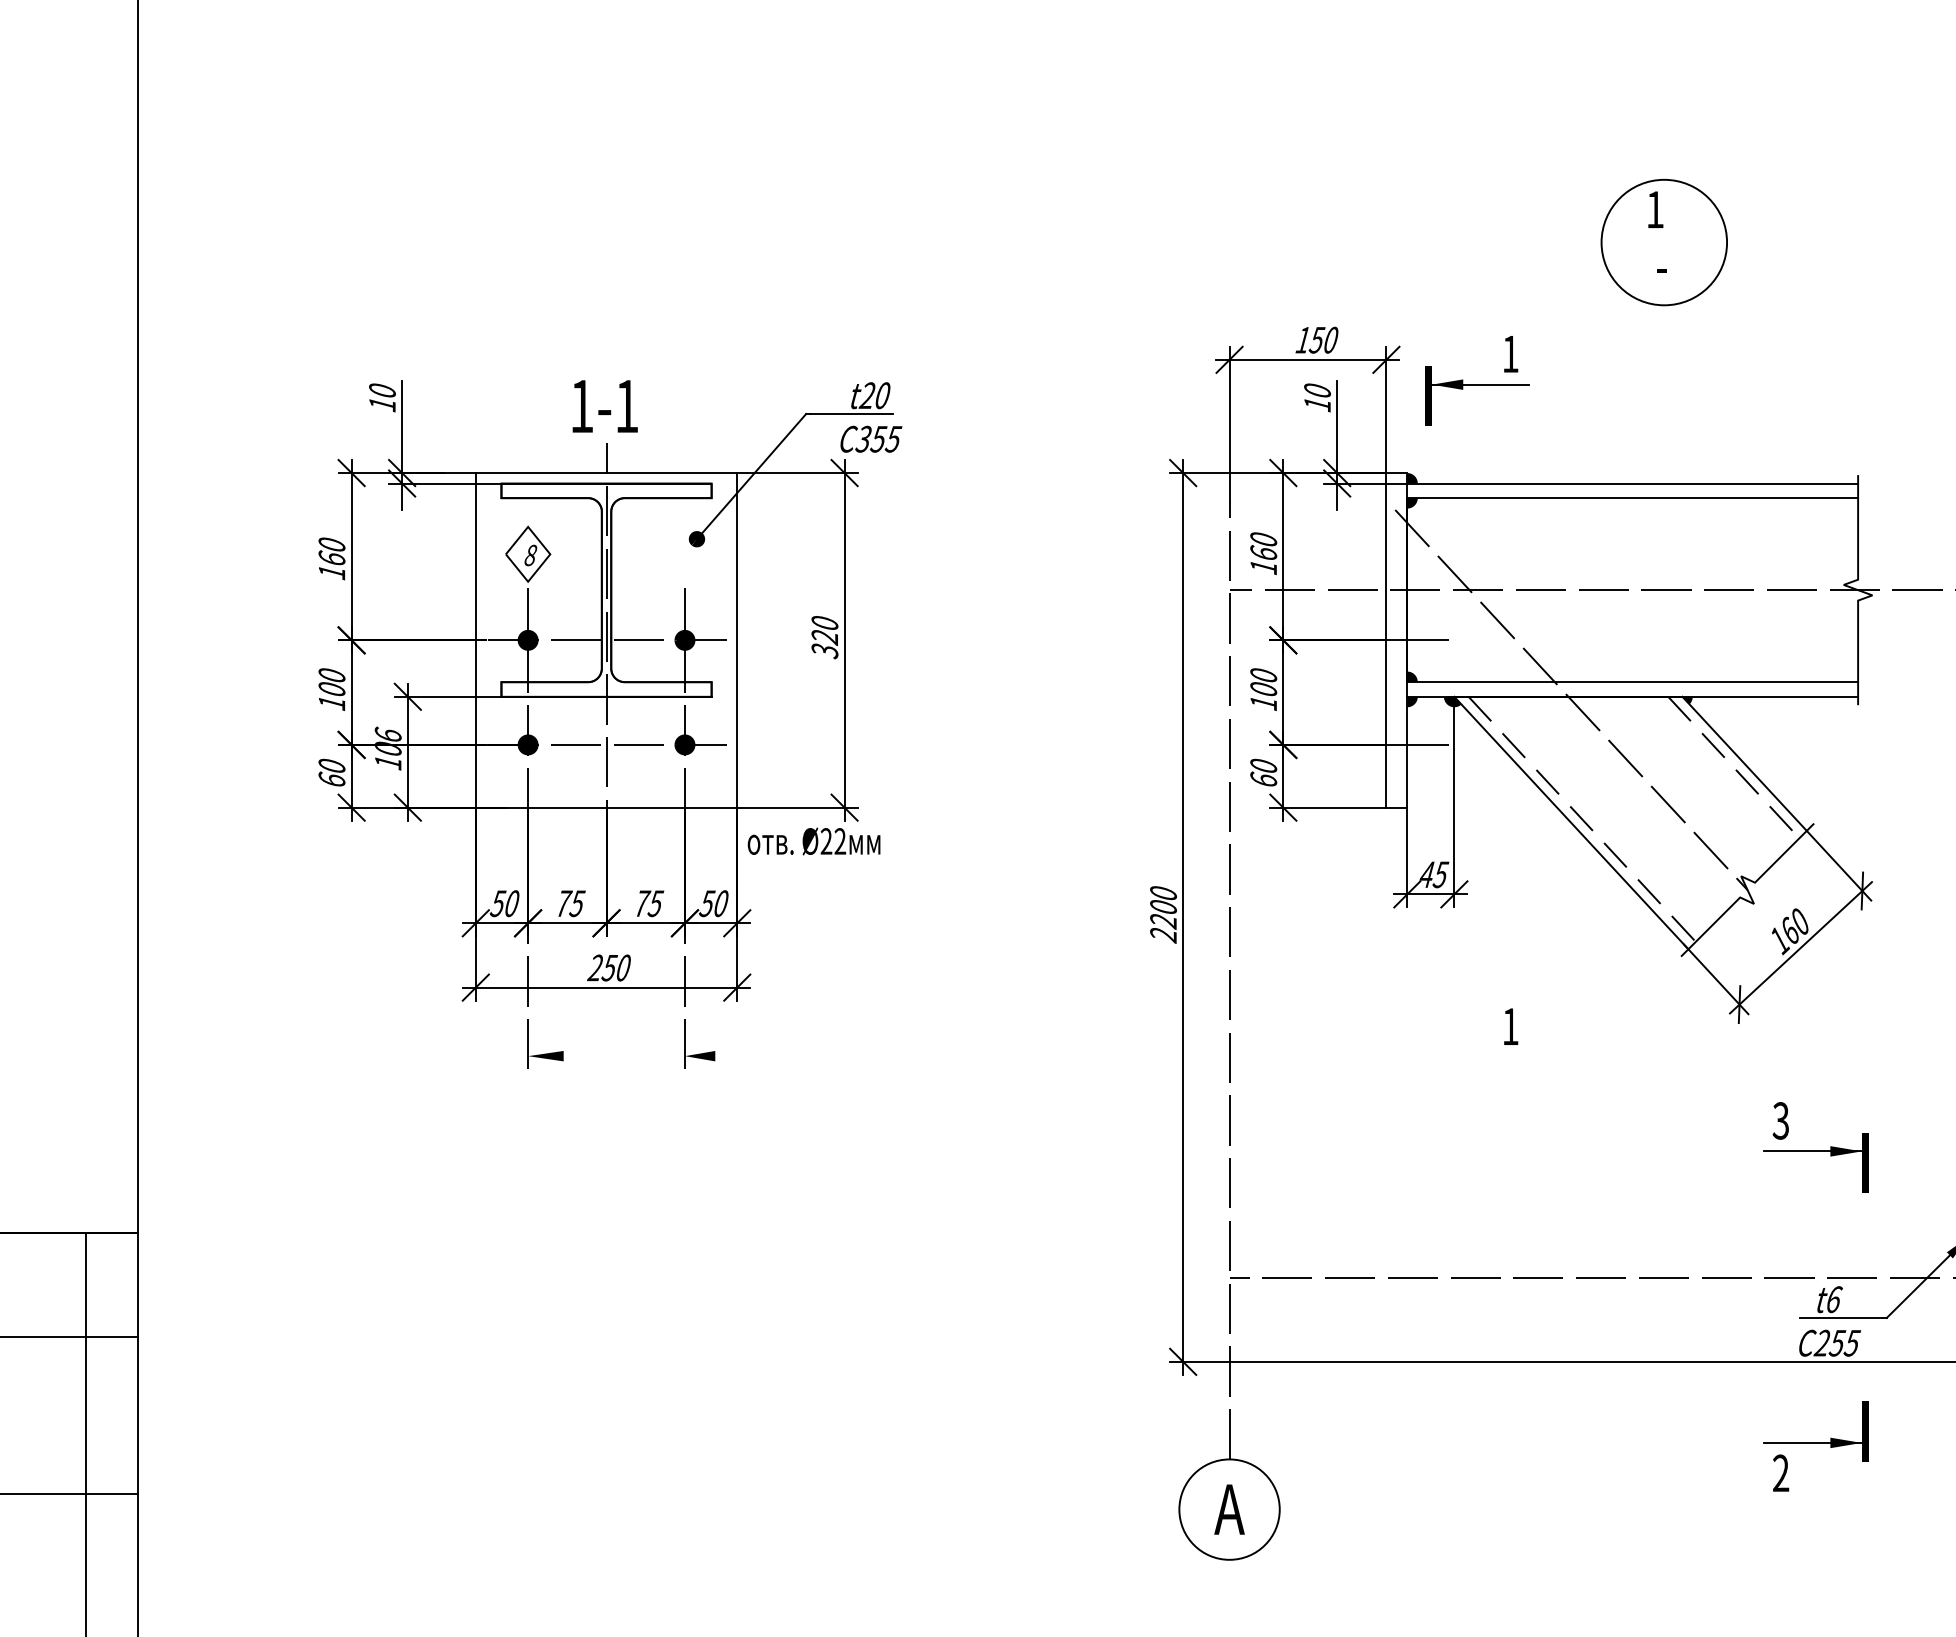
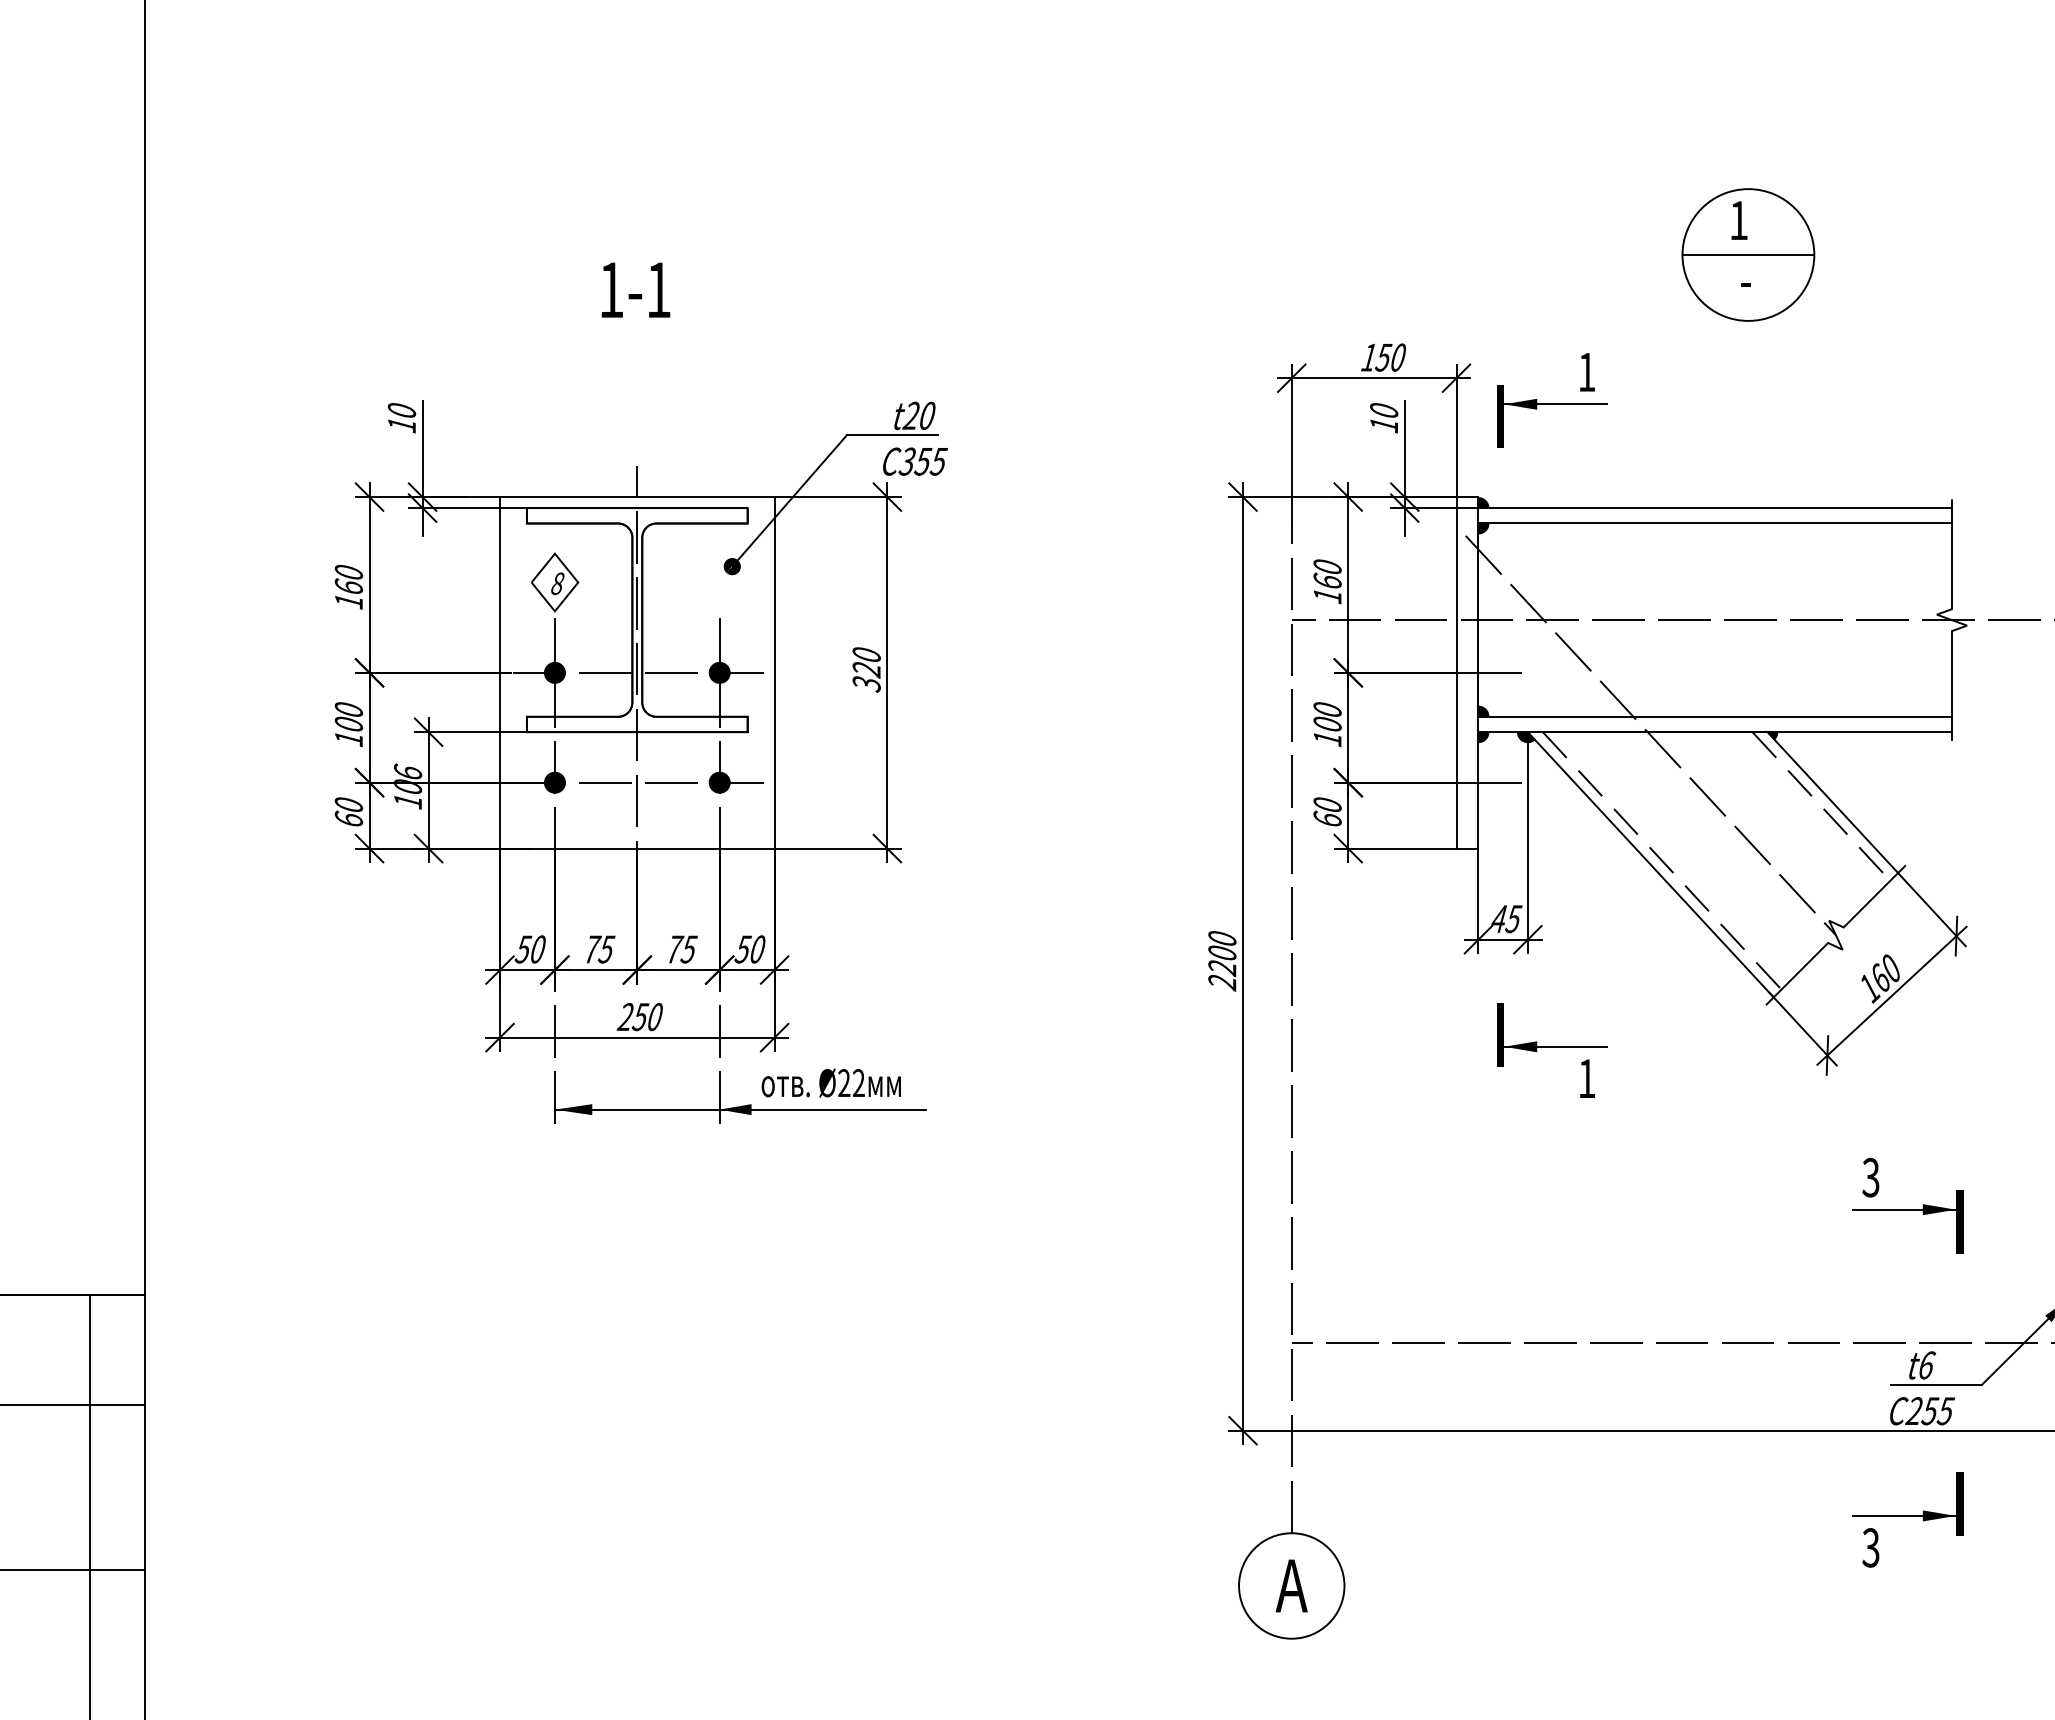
line: (1664, 243) -> (1748, 255), added
text: (604, 405) -> (635, 289), moved
text: (813, 840) -> (830, 1082), moved
part: (1477, 996) -> (1552, 1046), added
line: (703, 1056) -> (739, 1109), added
text: (1780, 1473) -> (1870, 1548), 2 -> 3

